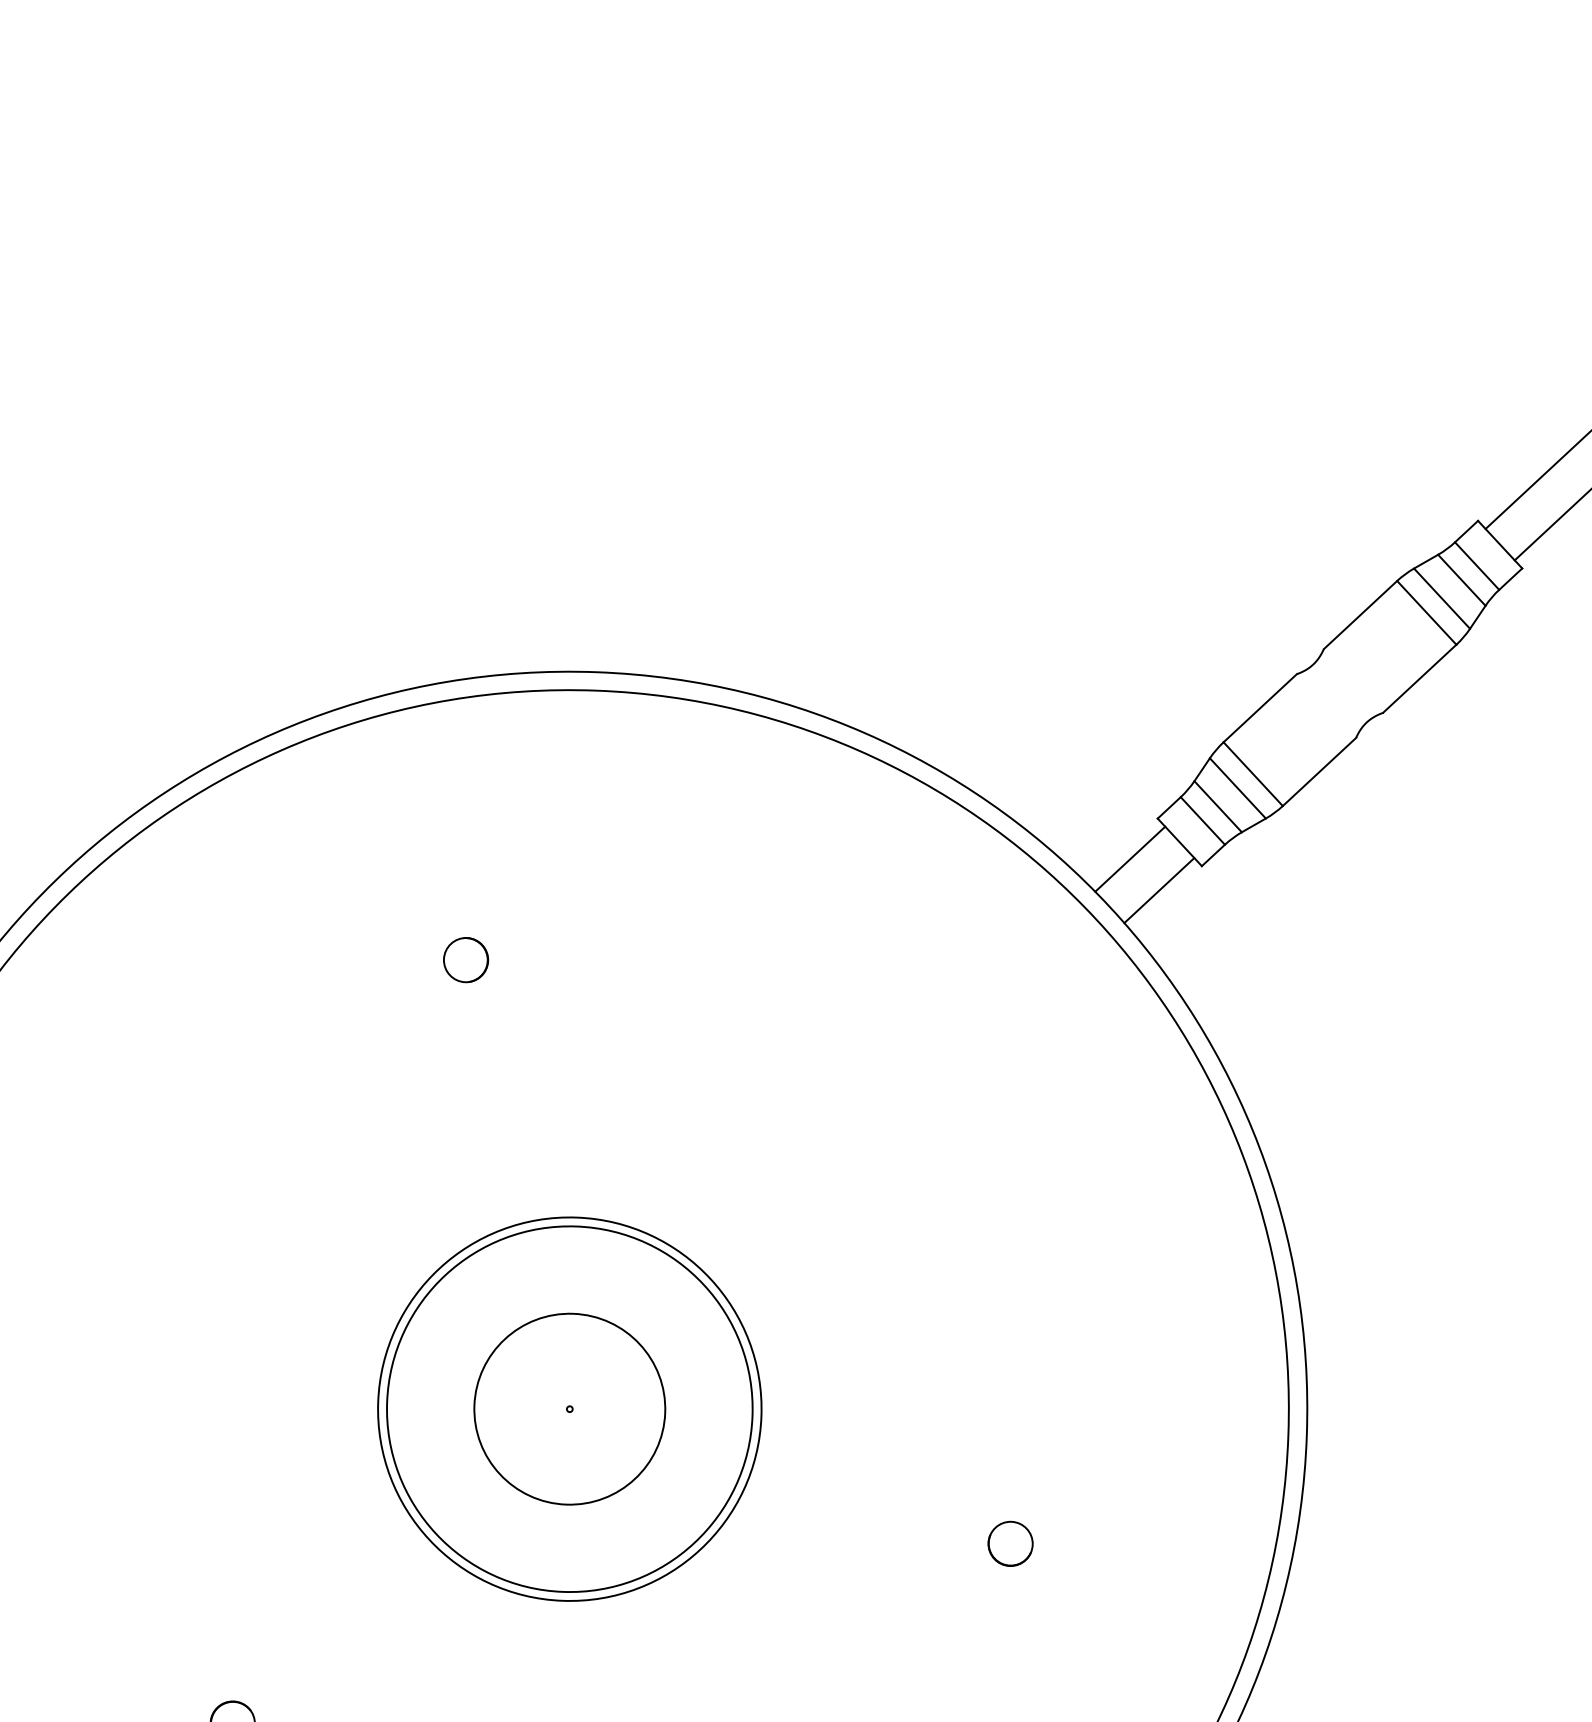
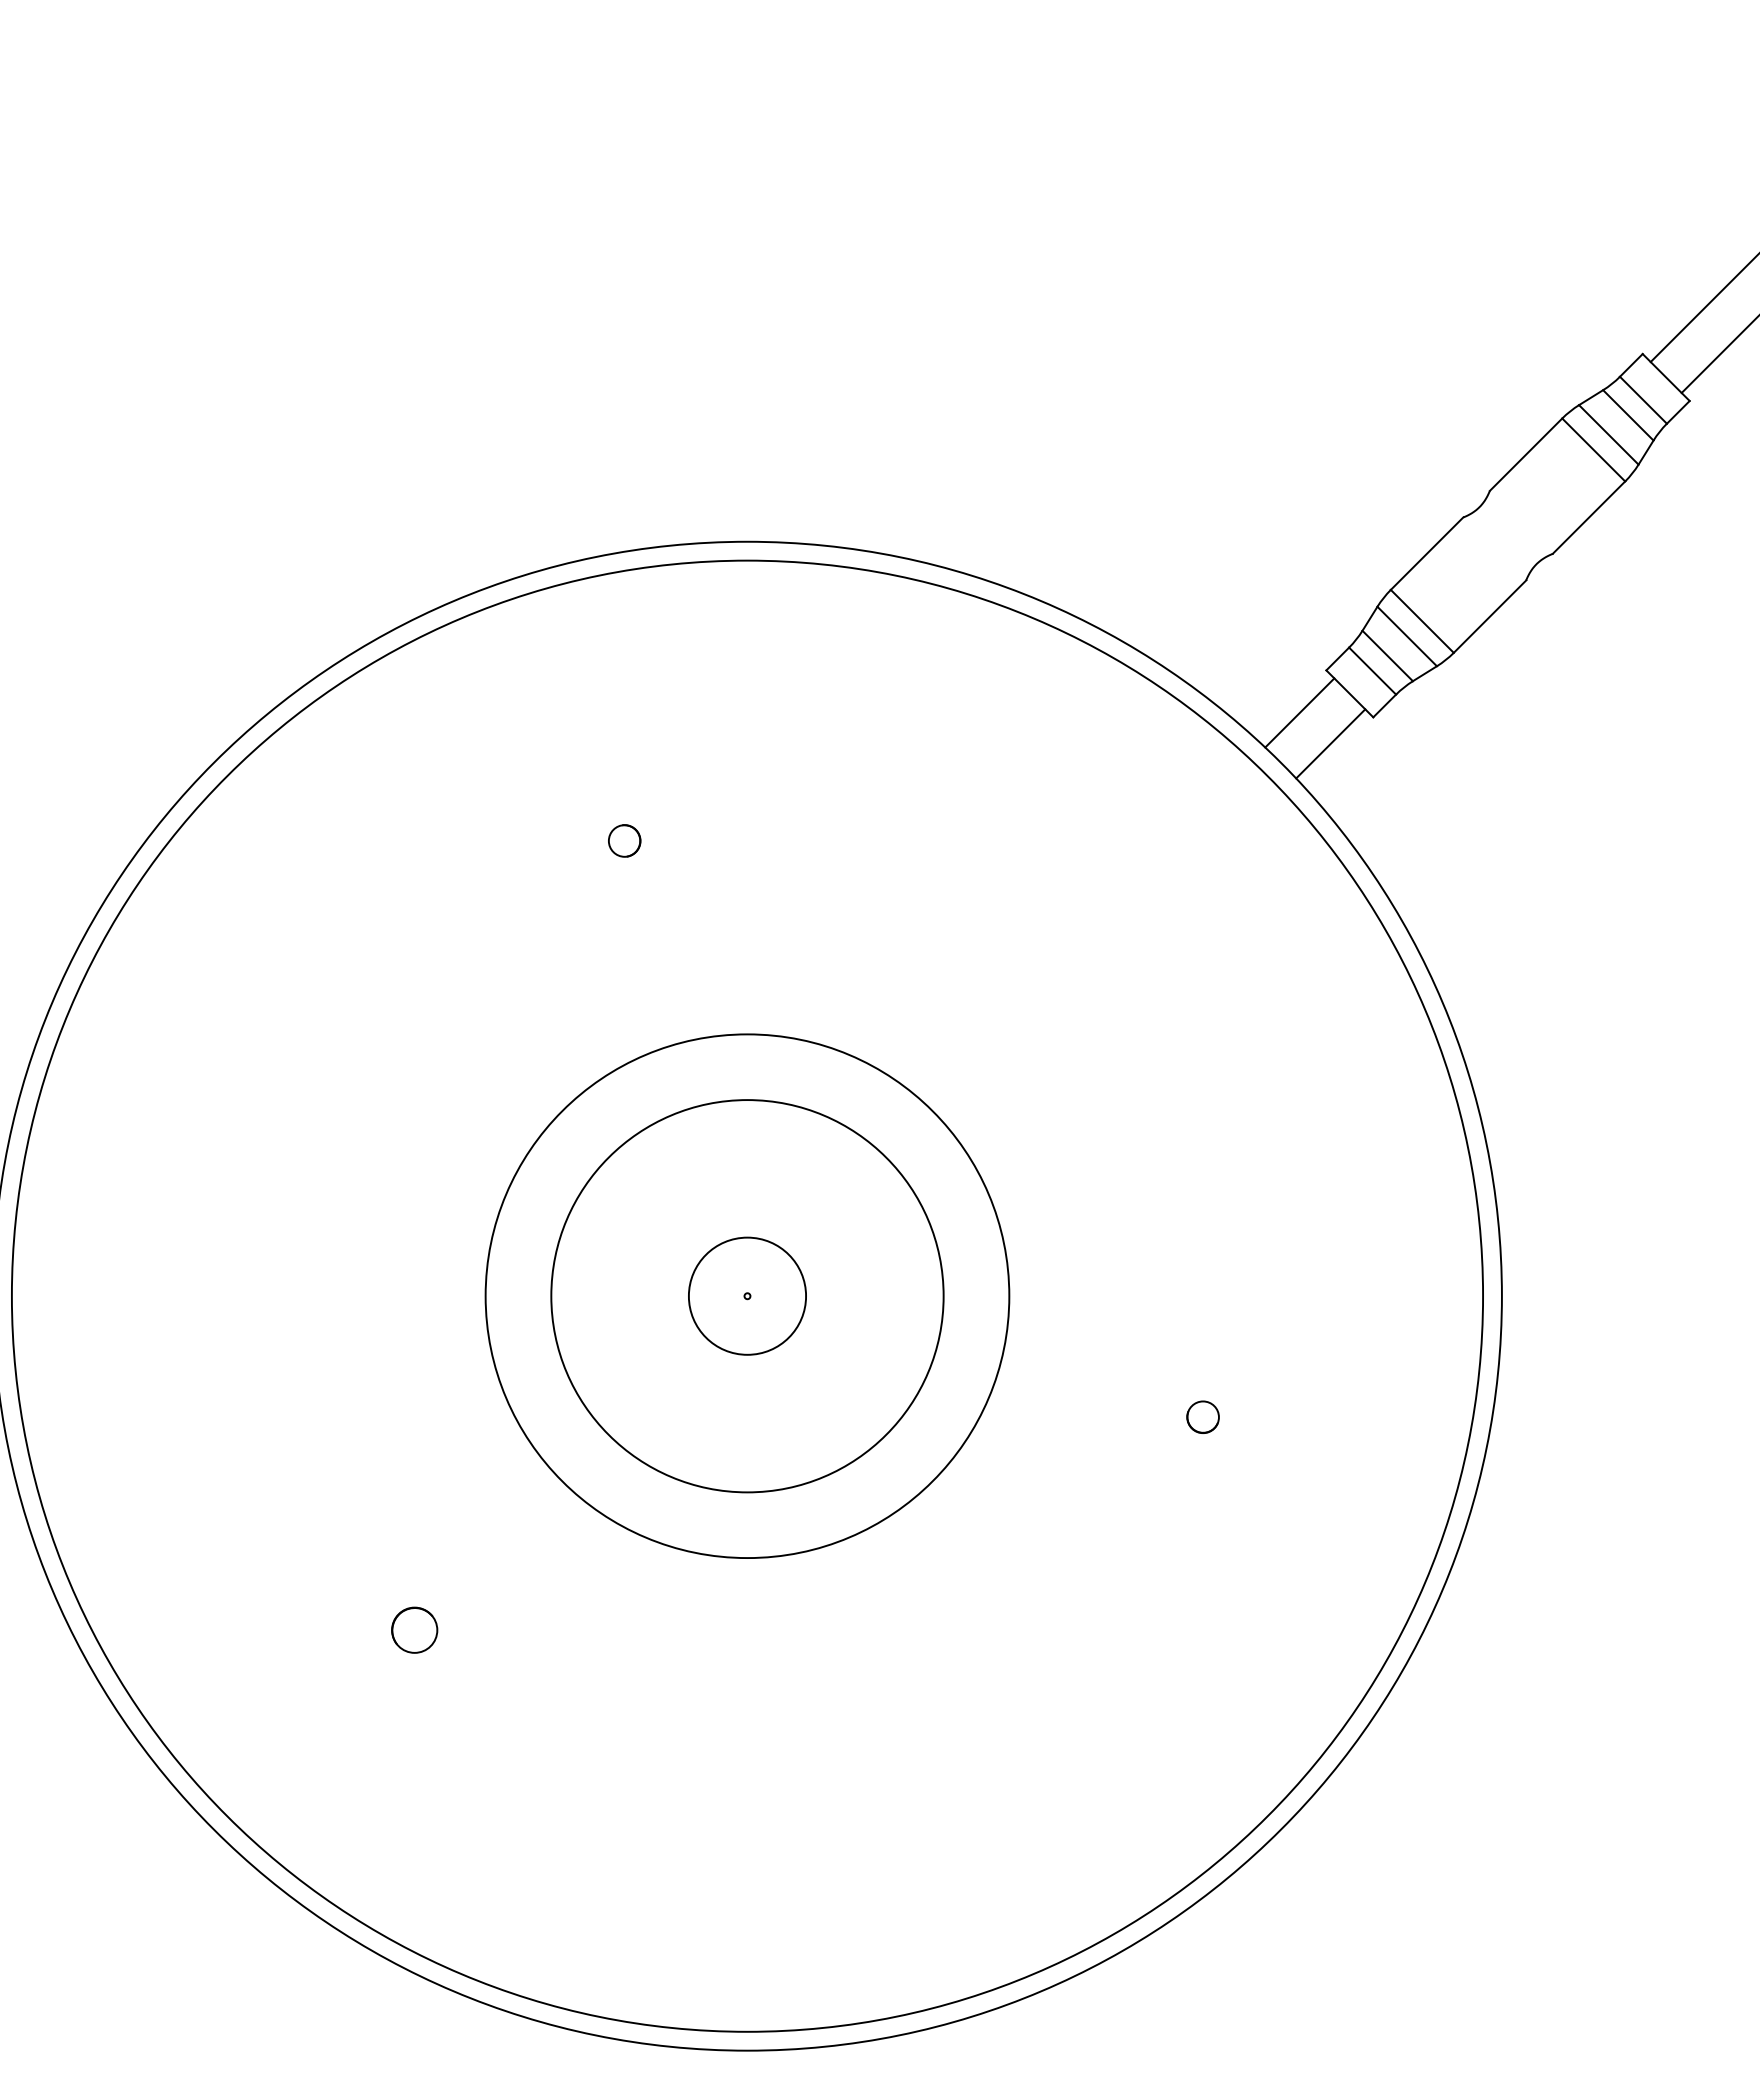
circle: (466, 959) -> (624, 840), size x0.7
circle: (569, 1408) -> (747, 1295), size x0.6
circle: (569, 1409) -> (747, 1296), size x1.4
circle: (1009, 1542) -> (1202, 1416), size x0.7

